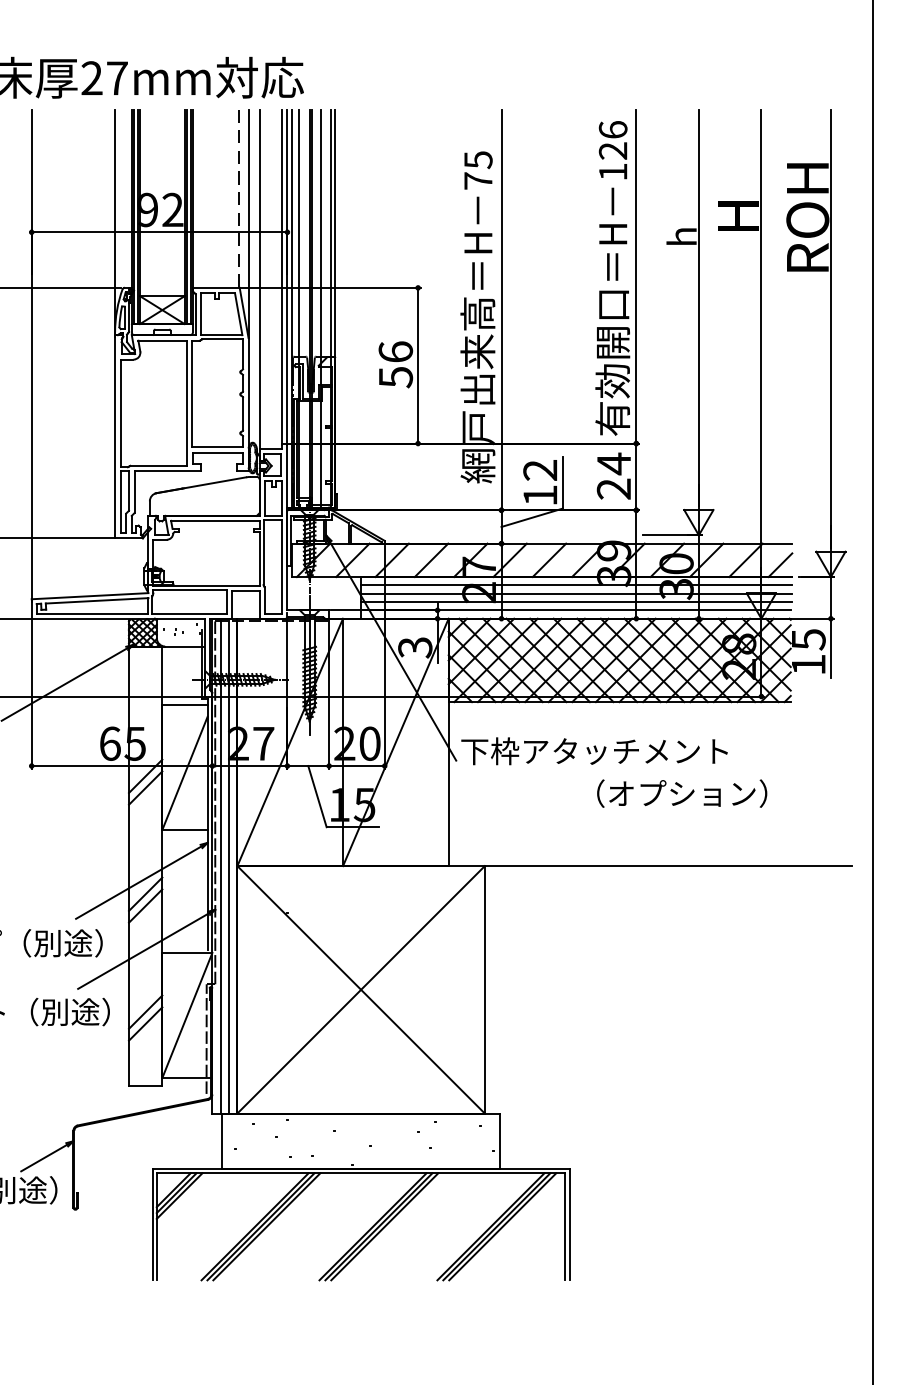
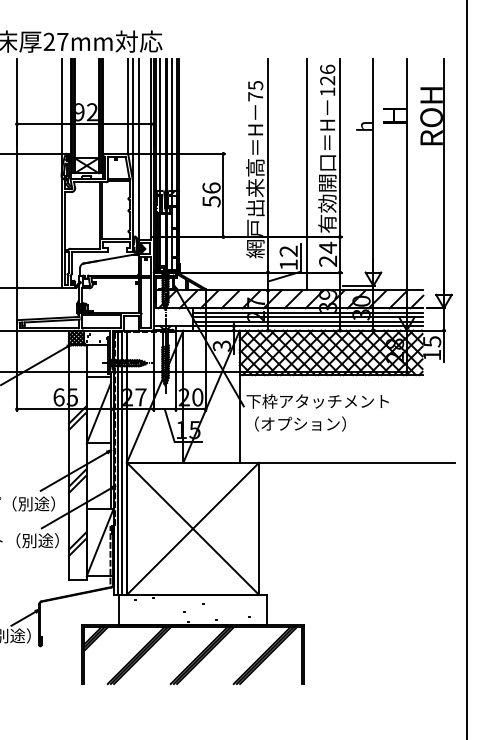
line: (238, 199) -> (127, 106), dashed -> solid
line: (573, 326) -> (306, 174), added
text: (682, 792) -> (300, 423), moved

